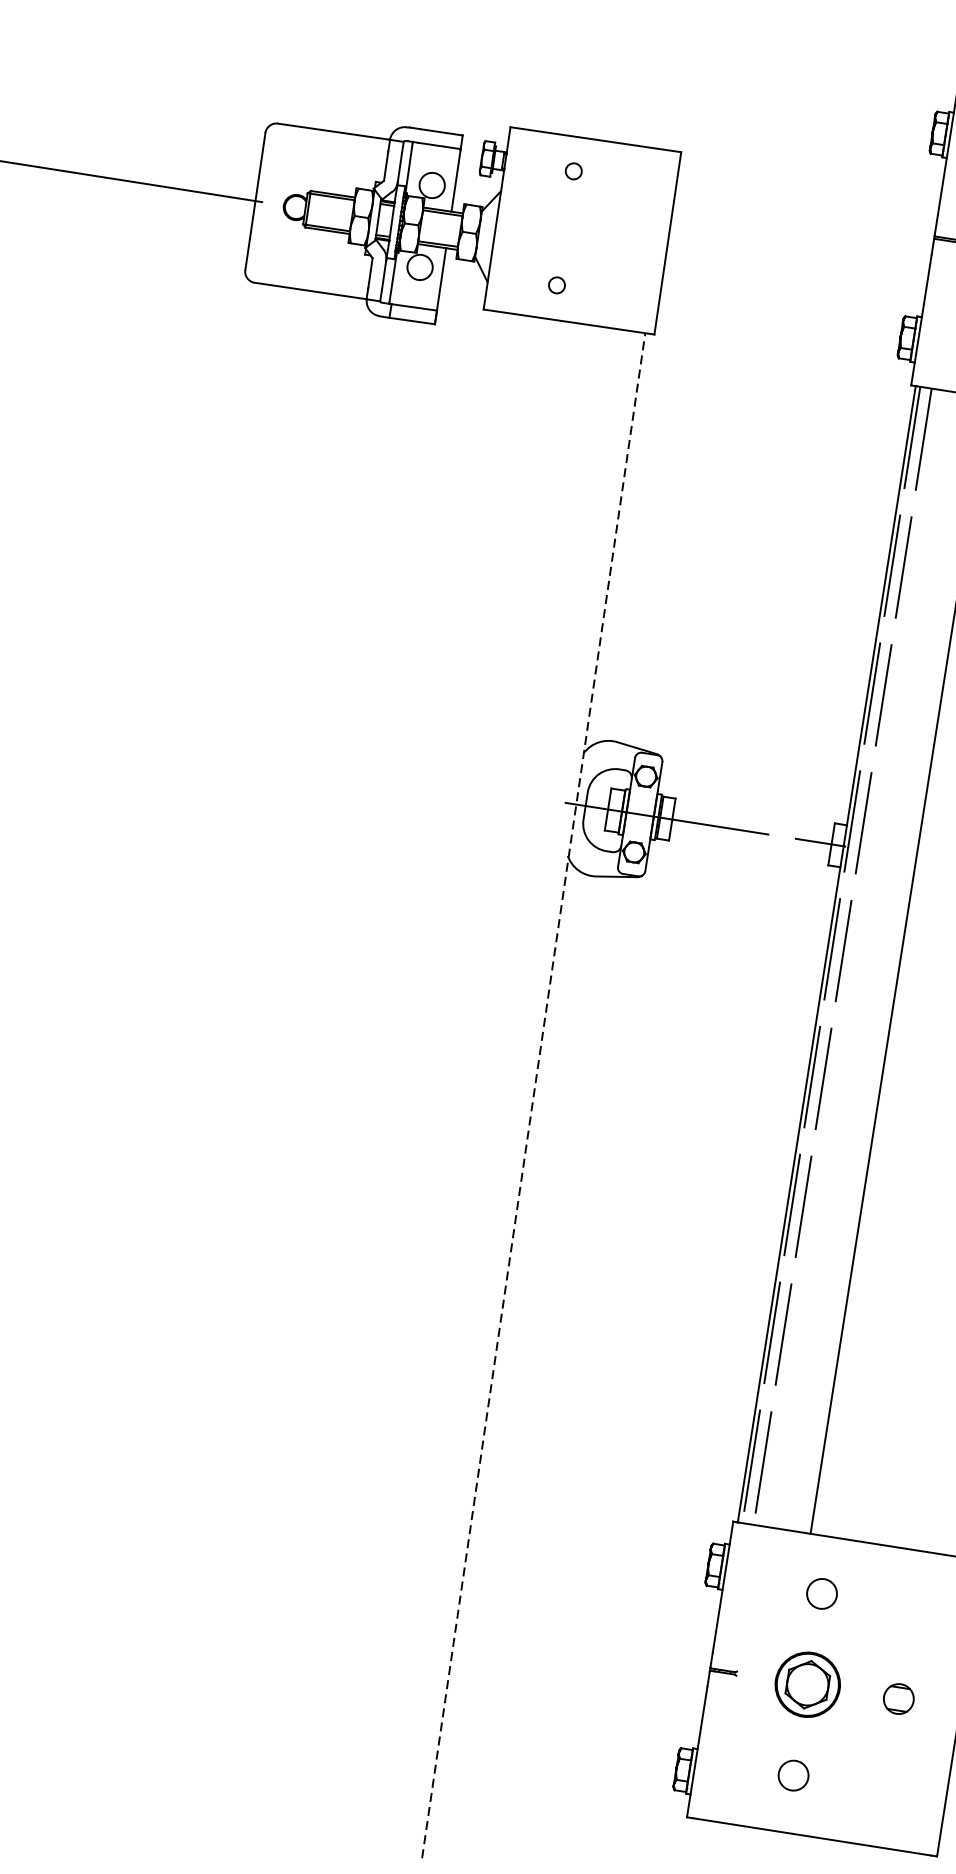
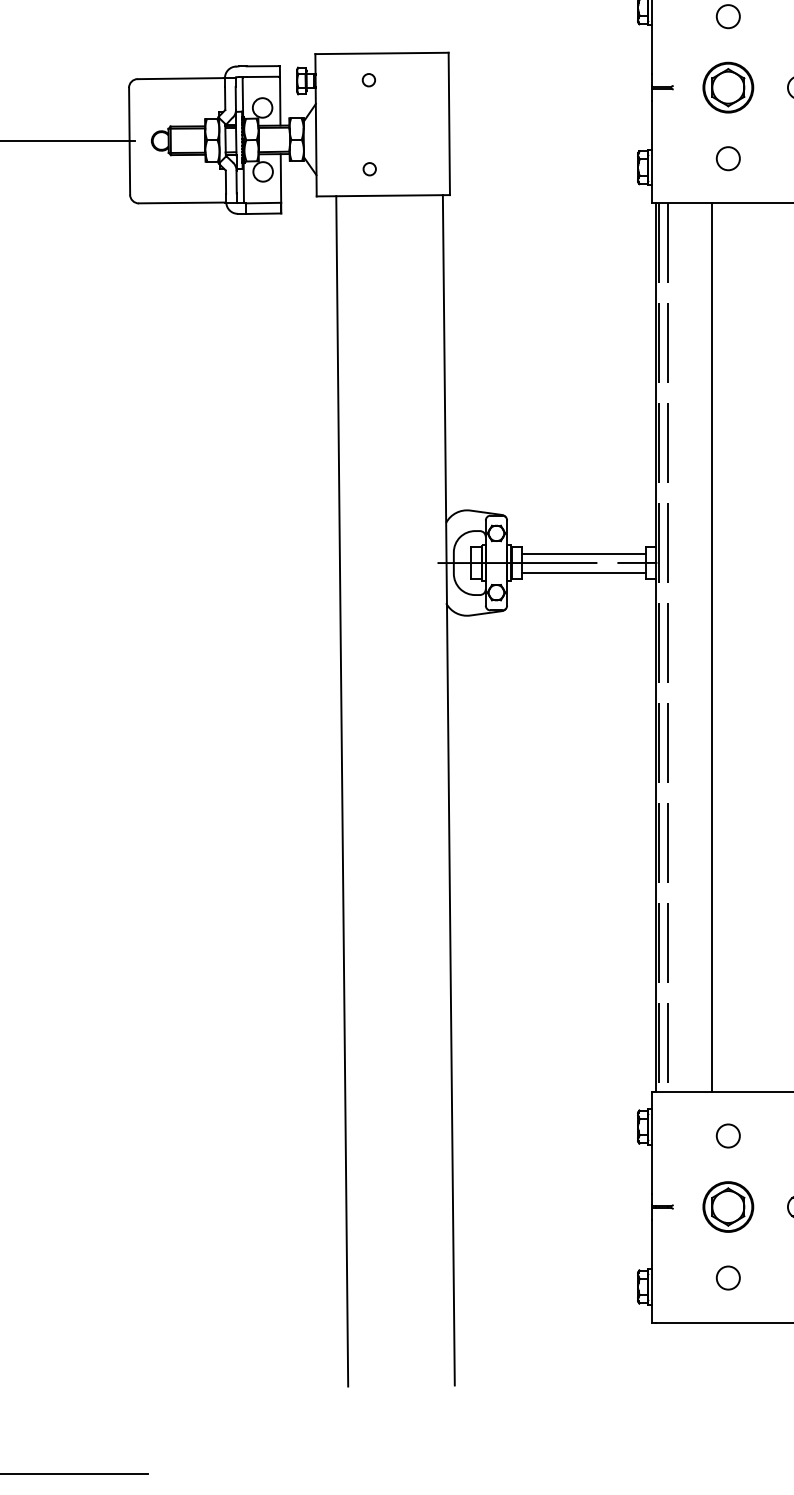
line: (753, 819) -> (583, 553), added
line: (749, 844) -> (583, 572), added
line: (397, 1075) -> (342, 791), added
line: (533, 1094) -> (448, 789), dashed -> solid

